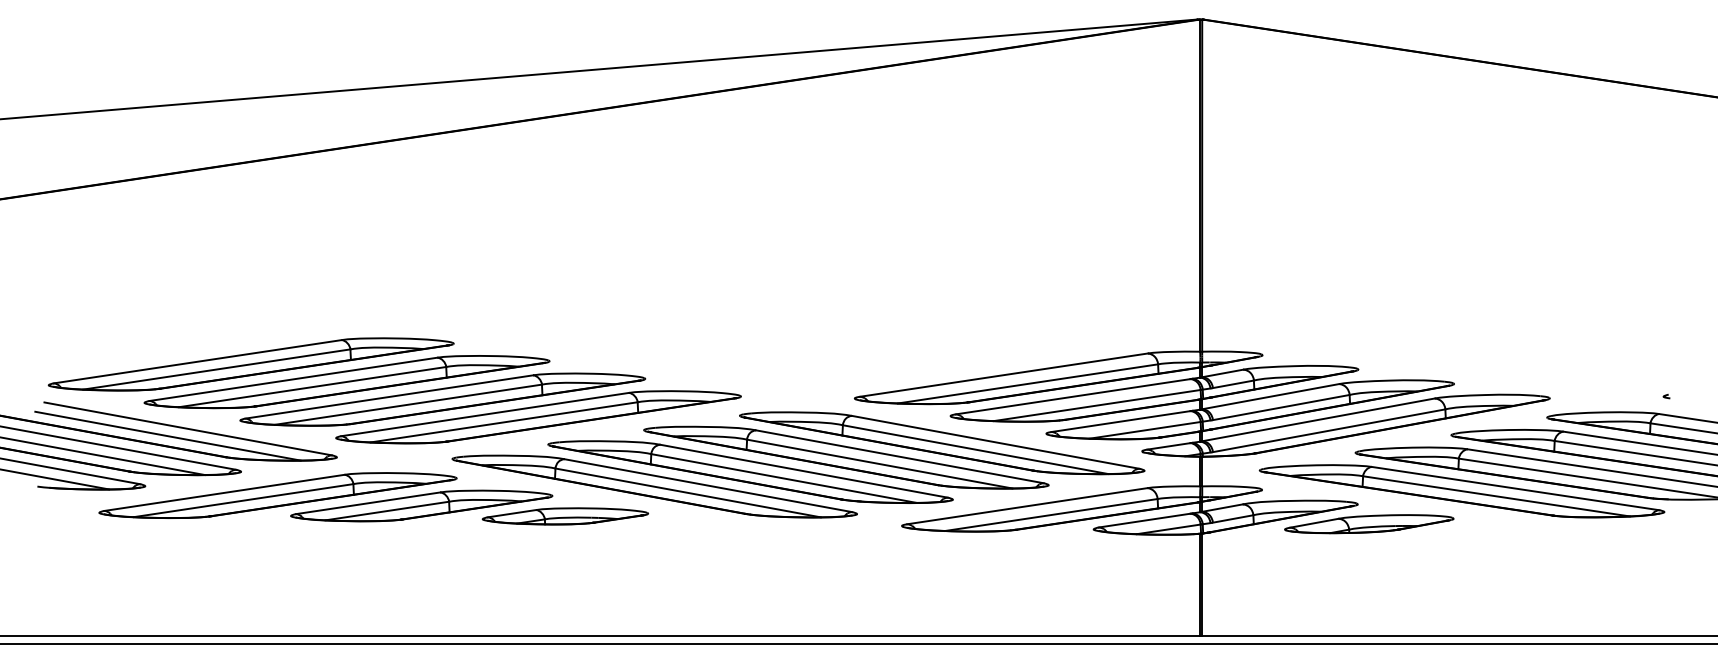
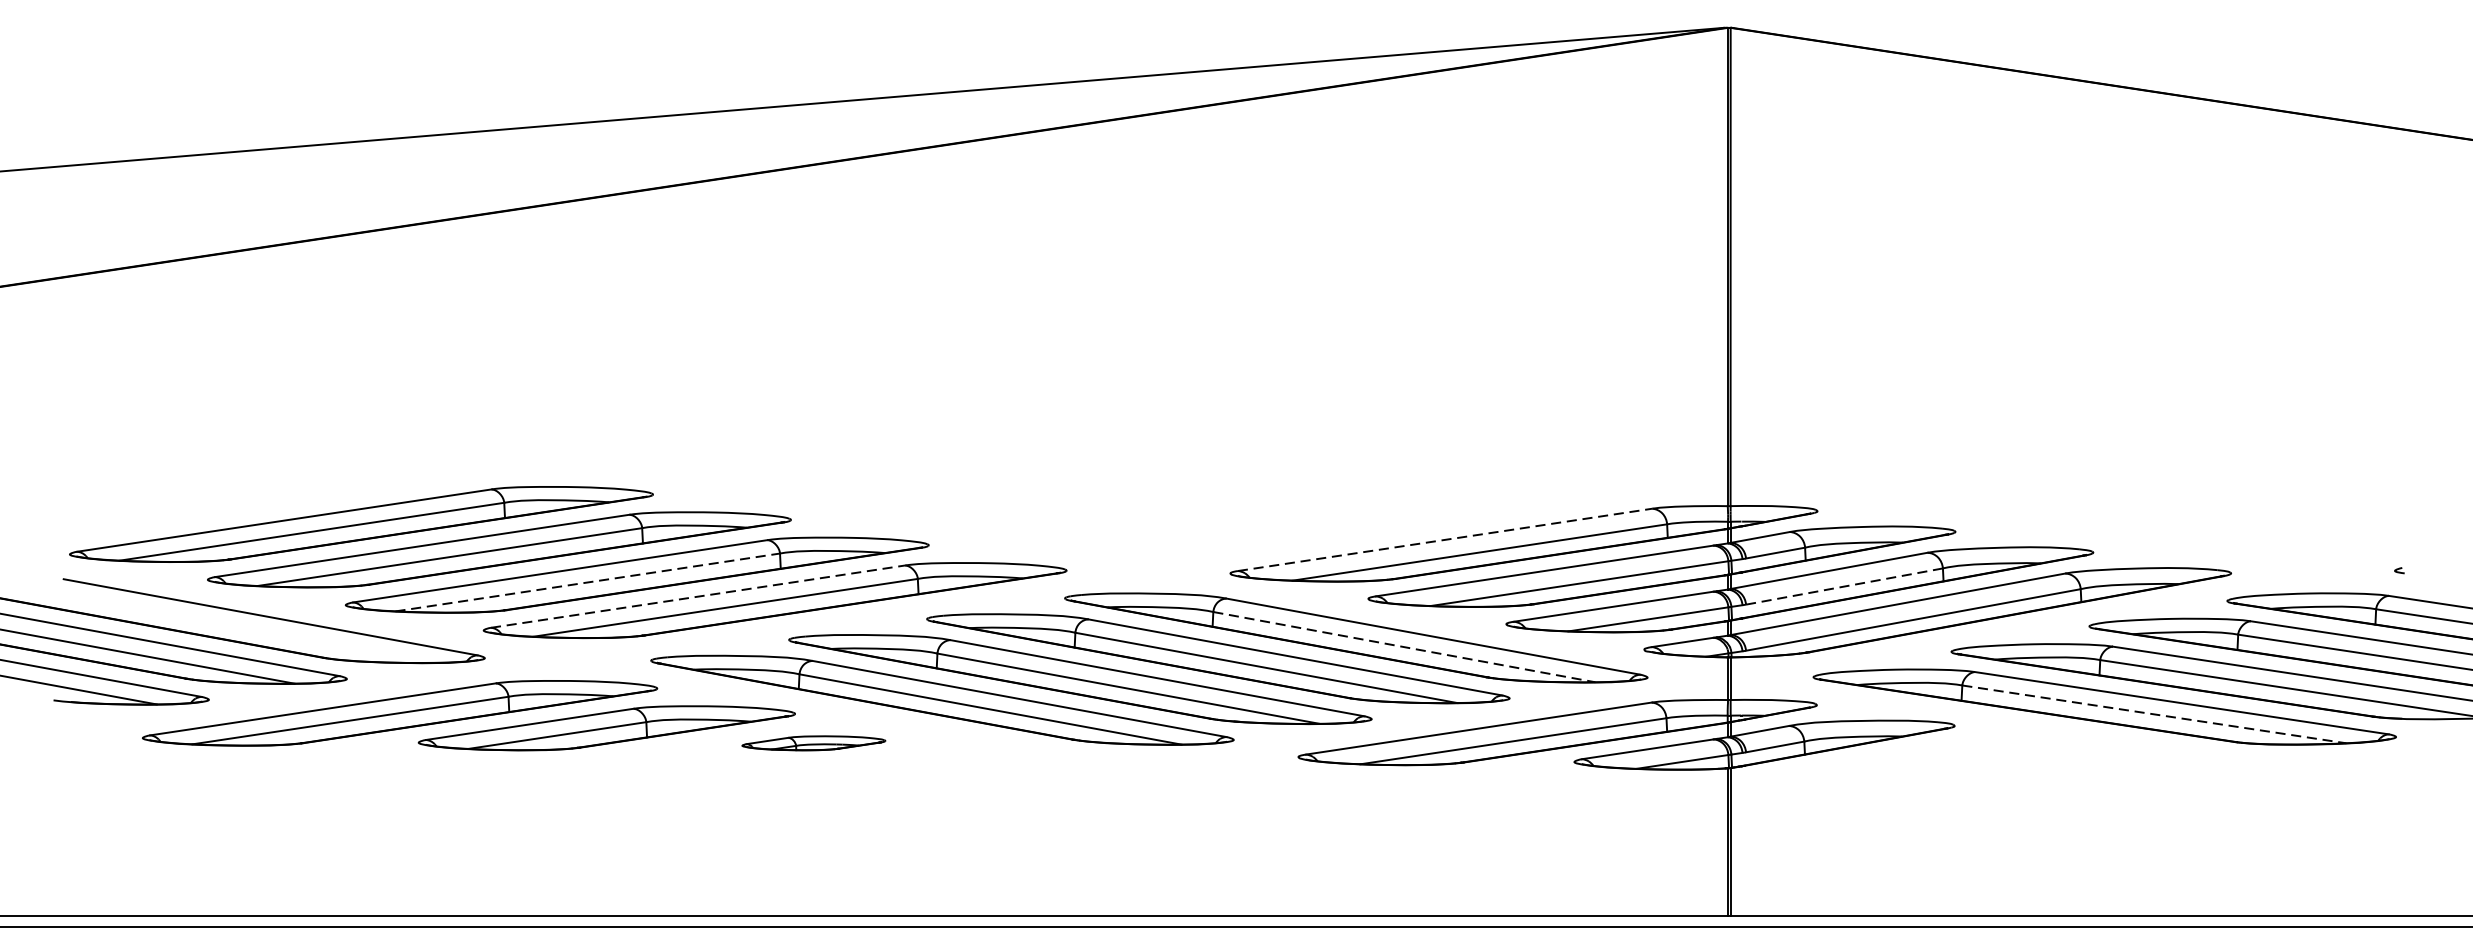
line: (1003, 375) -> (1444, 540), solid -> dashed
line: (408, 404) -> (587, 582), solid -> dashed
line: (1281, 407) -> (1844, 586), solid -> dashed
line: (485, 414) -> (698, 596), solid -> dashed
line: (167, 435) -> (240, 626), removed
line: (975, 449) -> (1404, 646), solid -> dashed
line: (1496, 496) -> (2154, 714), solid -> dashed
part: (565, 516) -> (813, 743), size x0.6
part: (1369, 524) -> (1971, 754), removed

